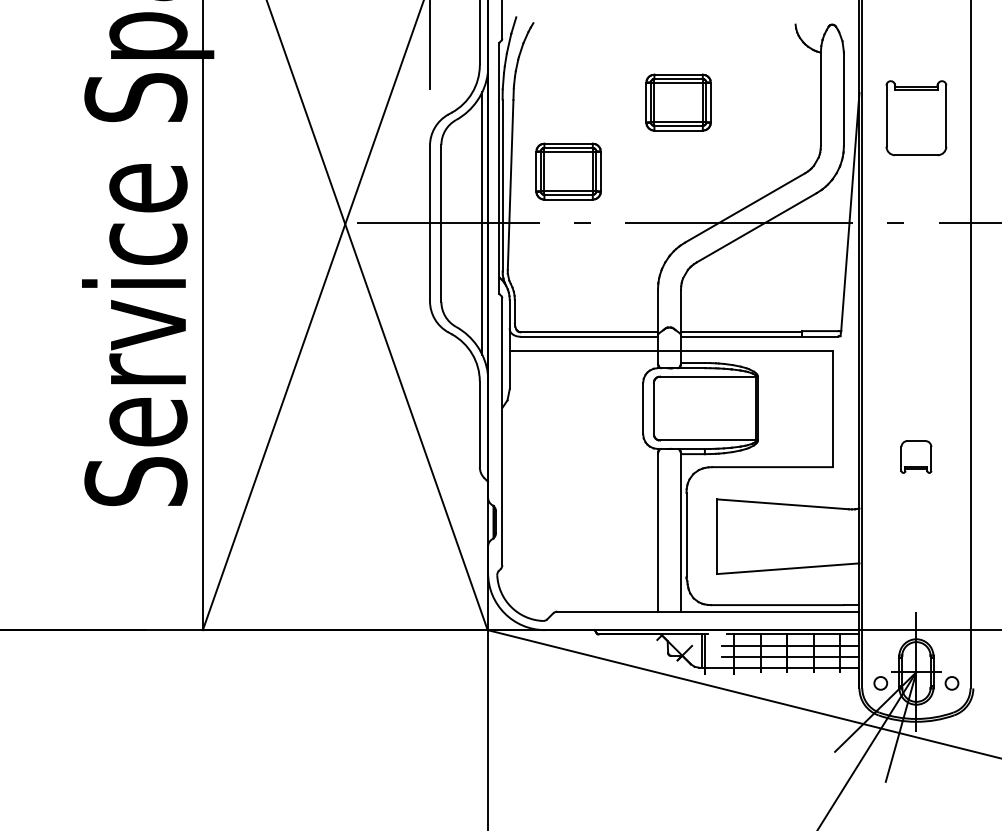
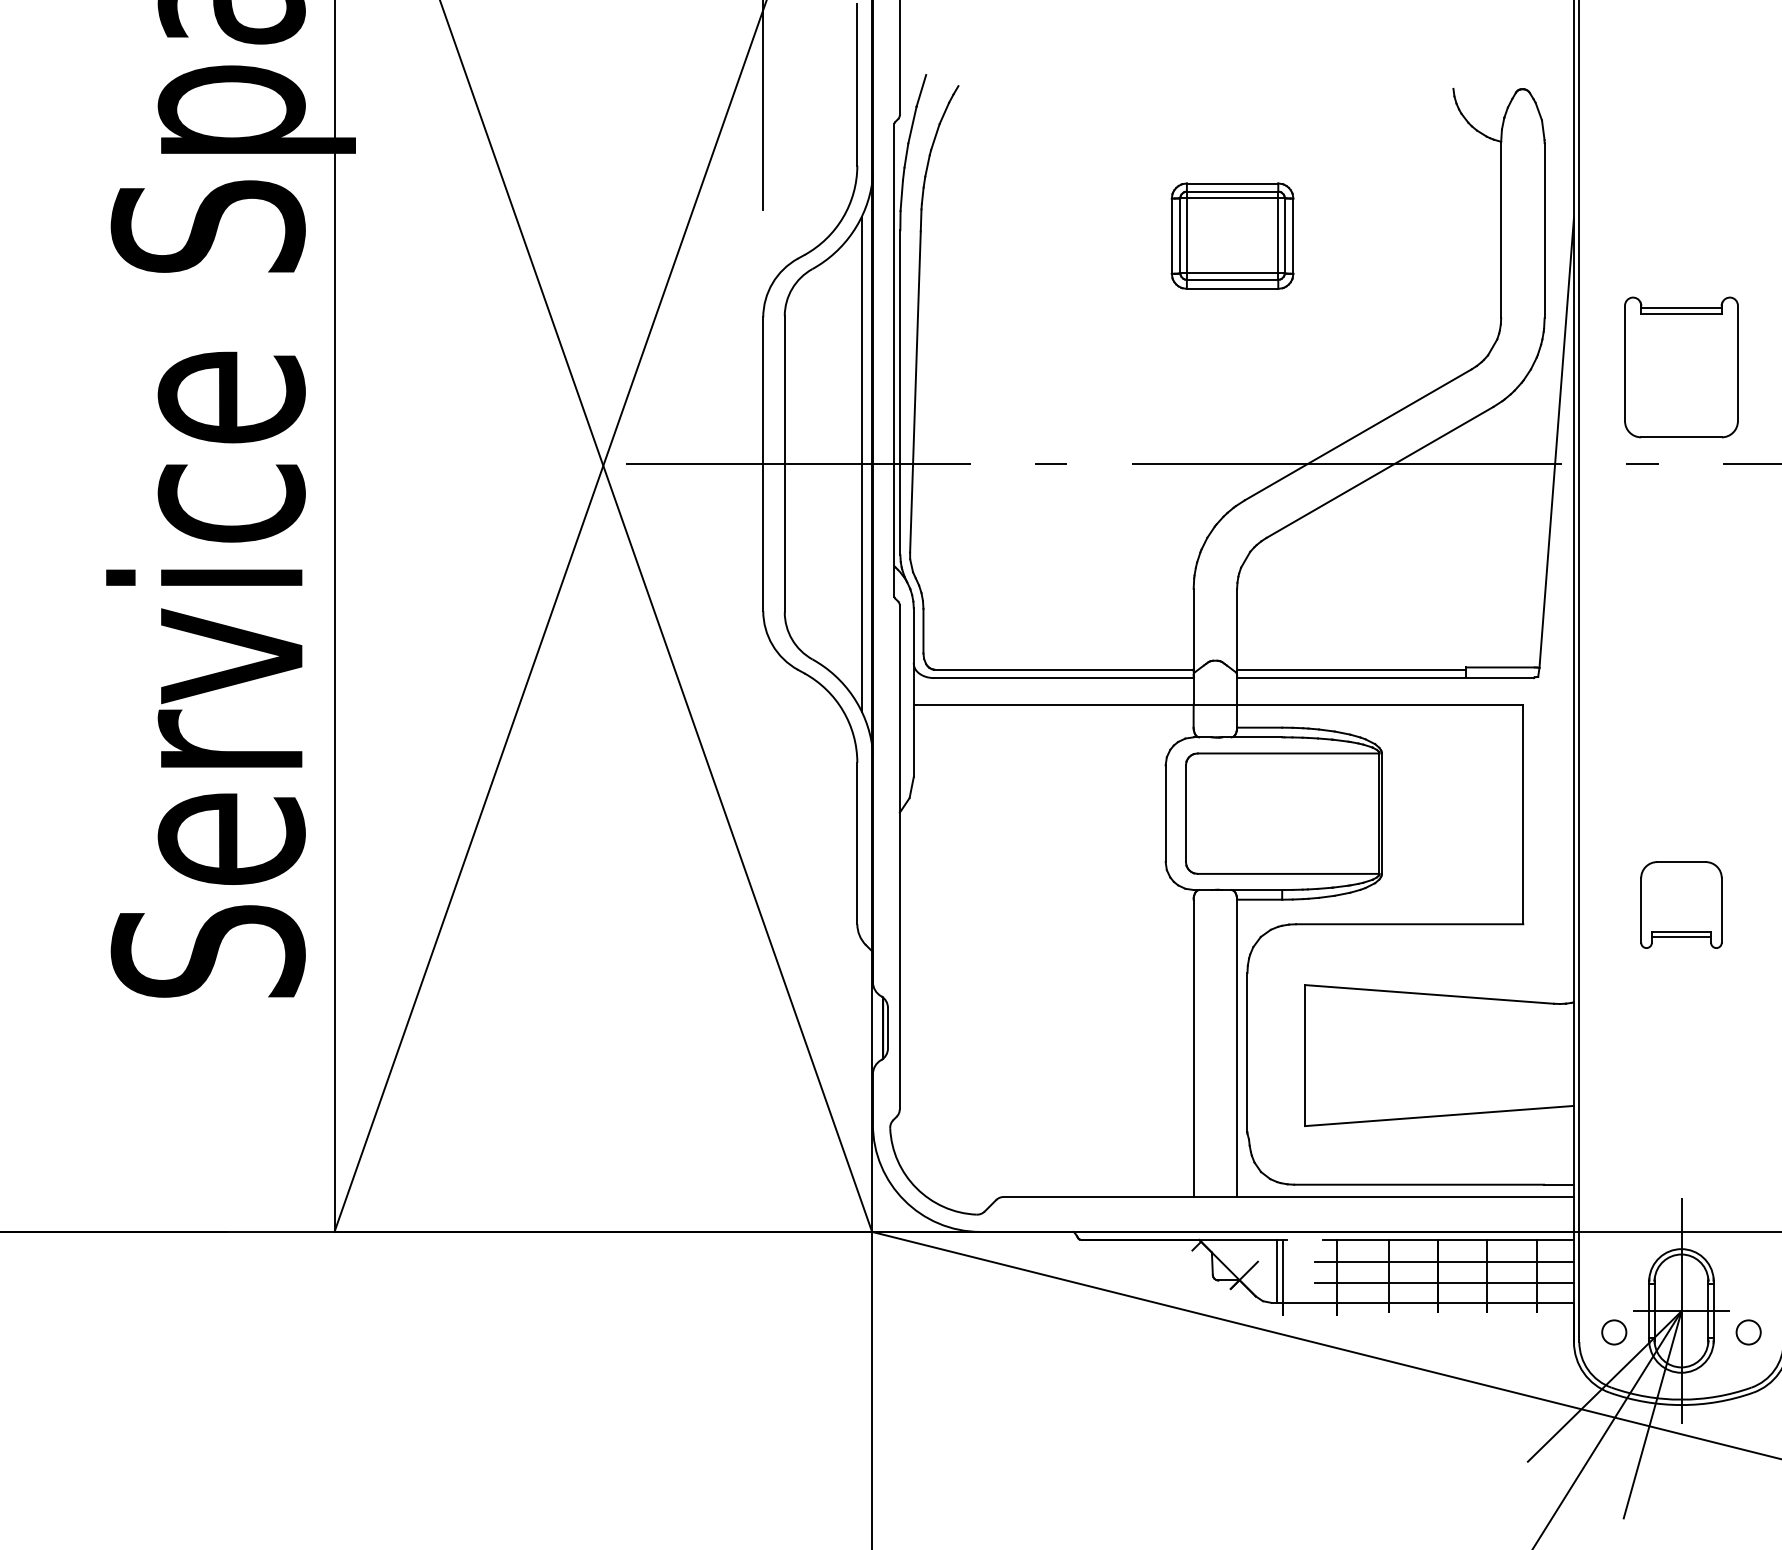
part: (916, 118) -> (1681, 368), moved
part: (568, 171) -> (1024, 366), removed
part: (916, 456) -> (1681, 904), size x1.43

